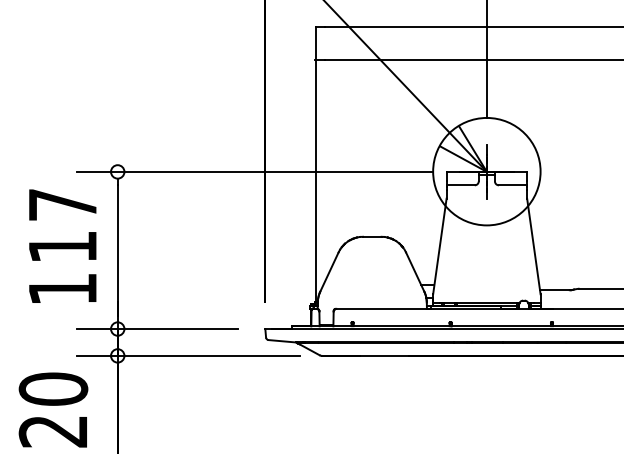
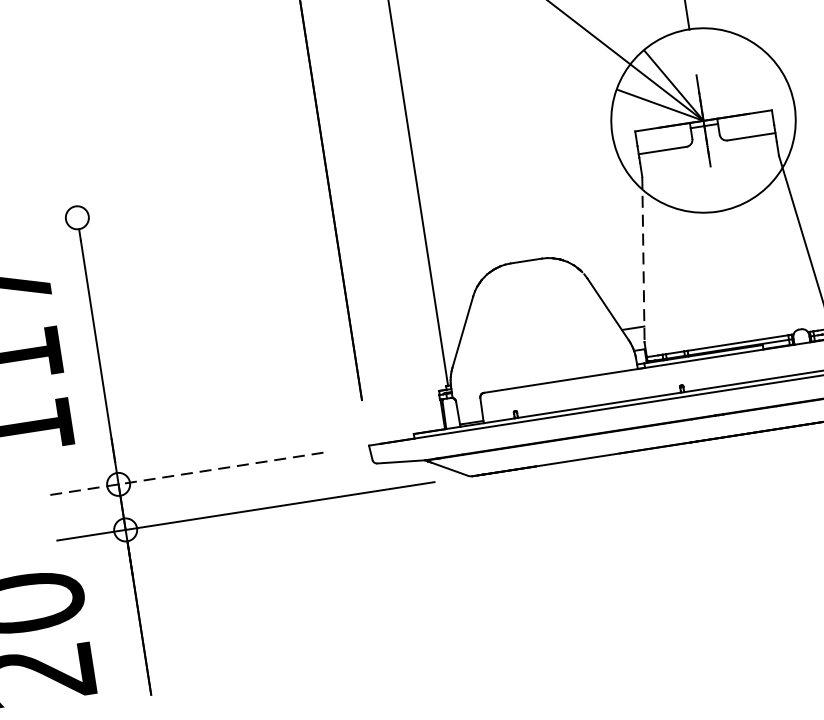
line: (255, 171) -> (310, 180), removed
line: (439, 246) -> (642, 259), solid -> dashed
line: (157, 329) -> (186, 474), solid -> dashed

